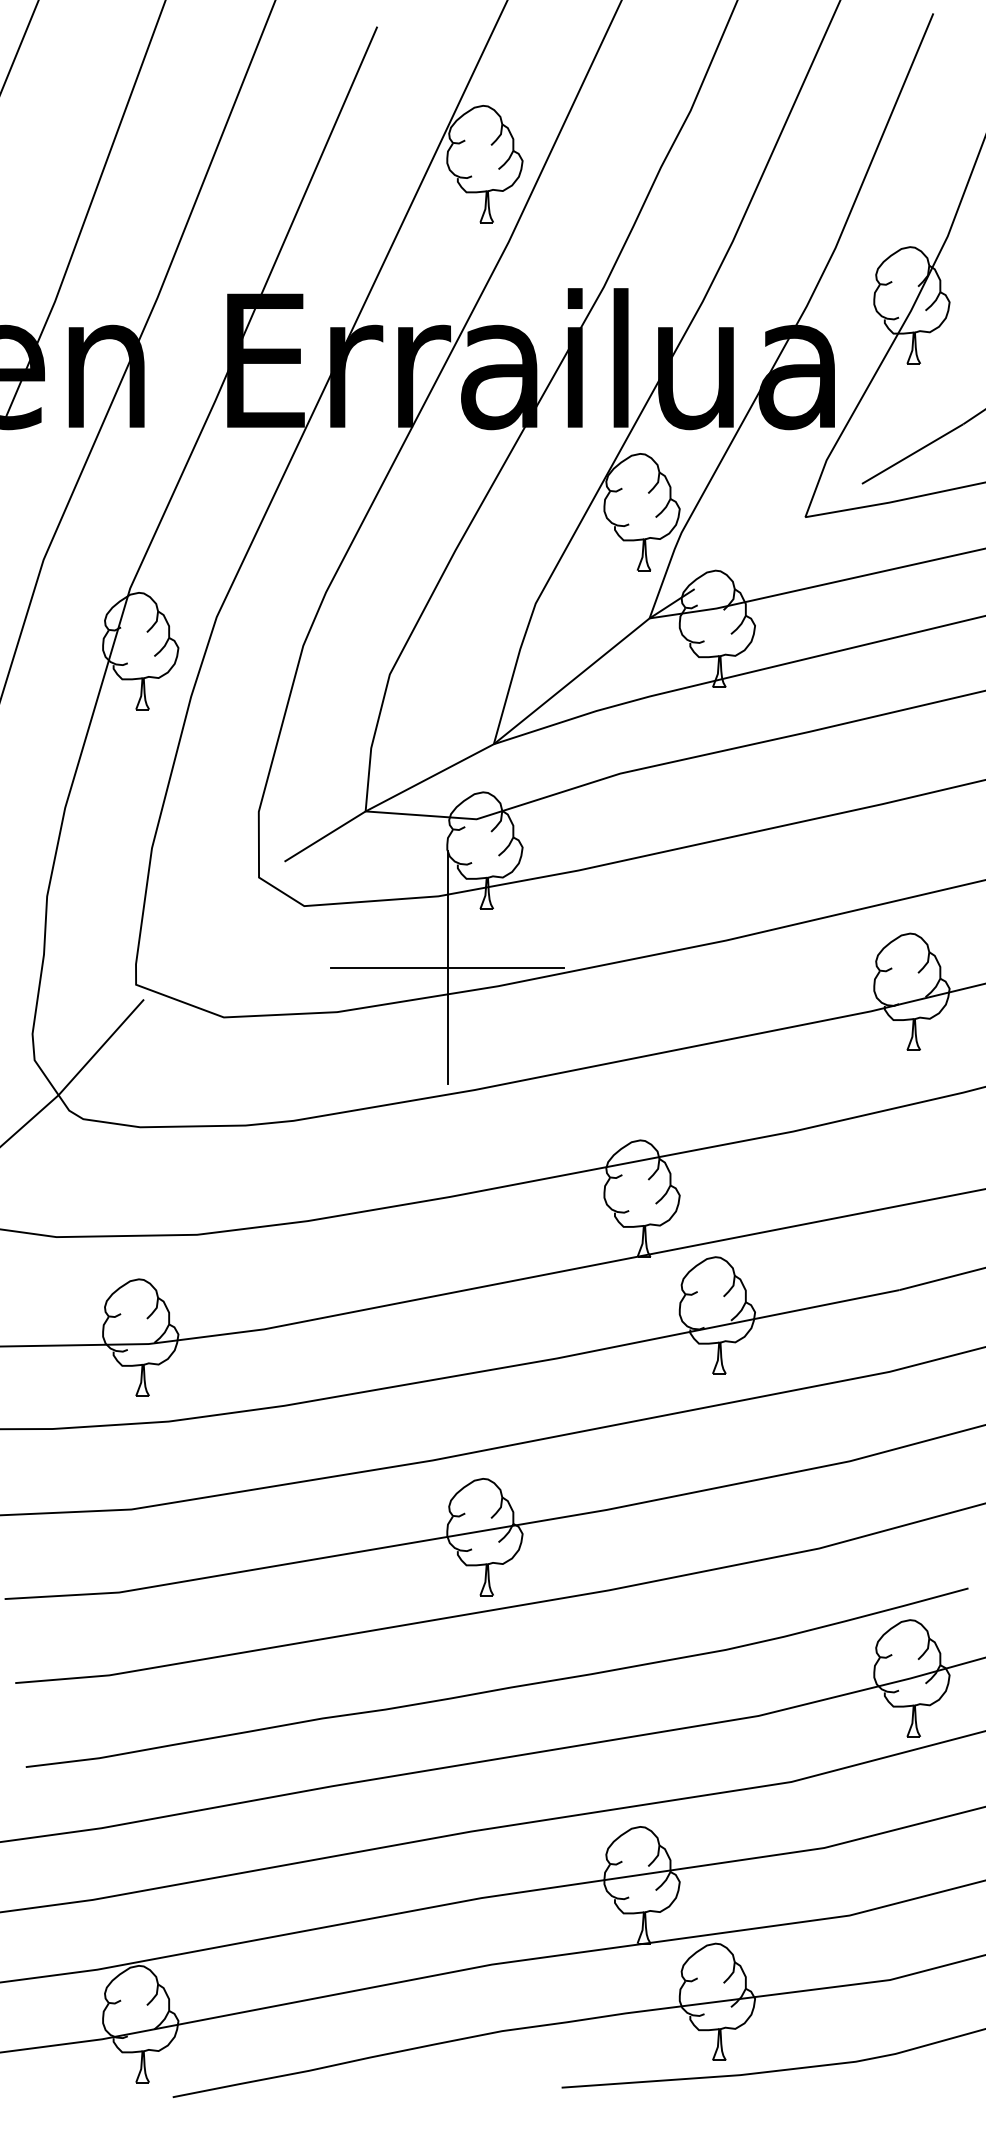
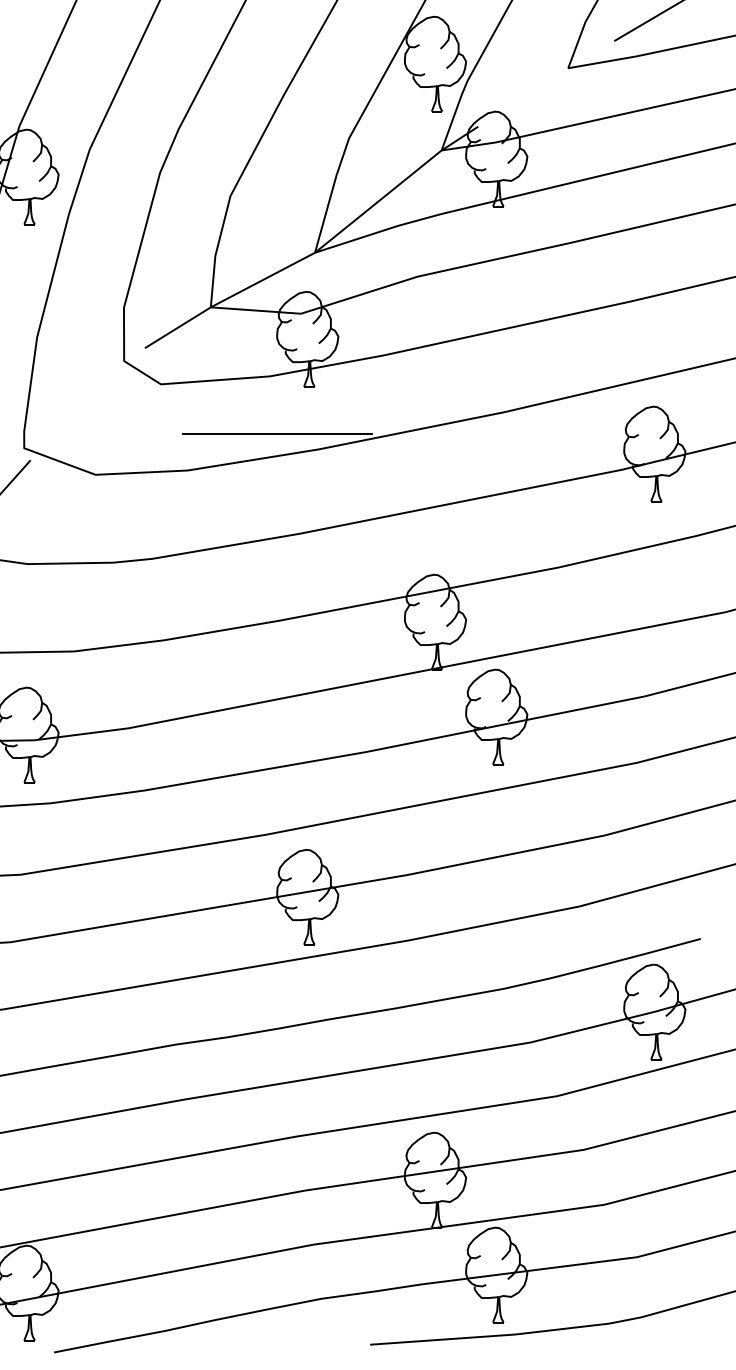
line: (447, 967) -> (277, 434), removed

